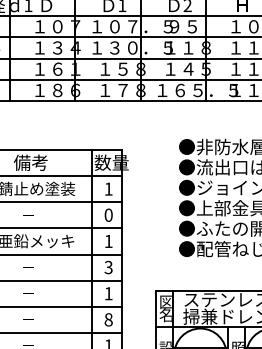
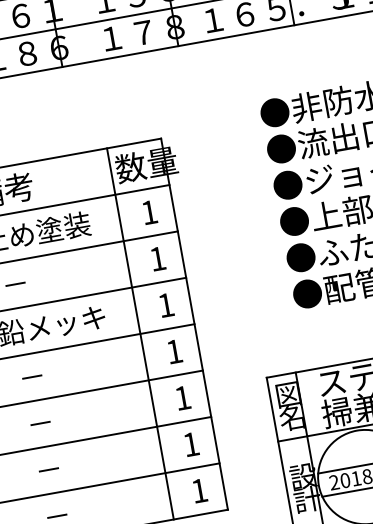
text: (108, 214) -> (157, 257), 0 -> 1
text: (108, 267) -> (174, 351), 3 -> 1
text: (108, 319) -> (190, 443), 8 -> 1

